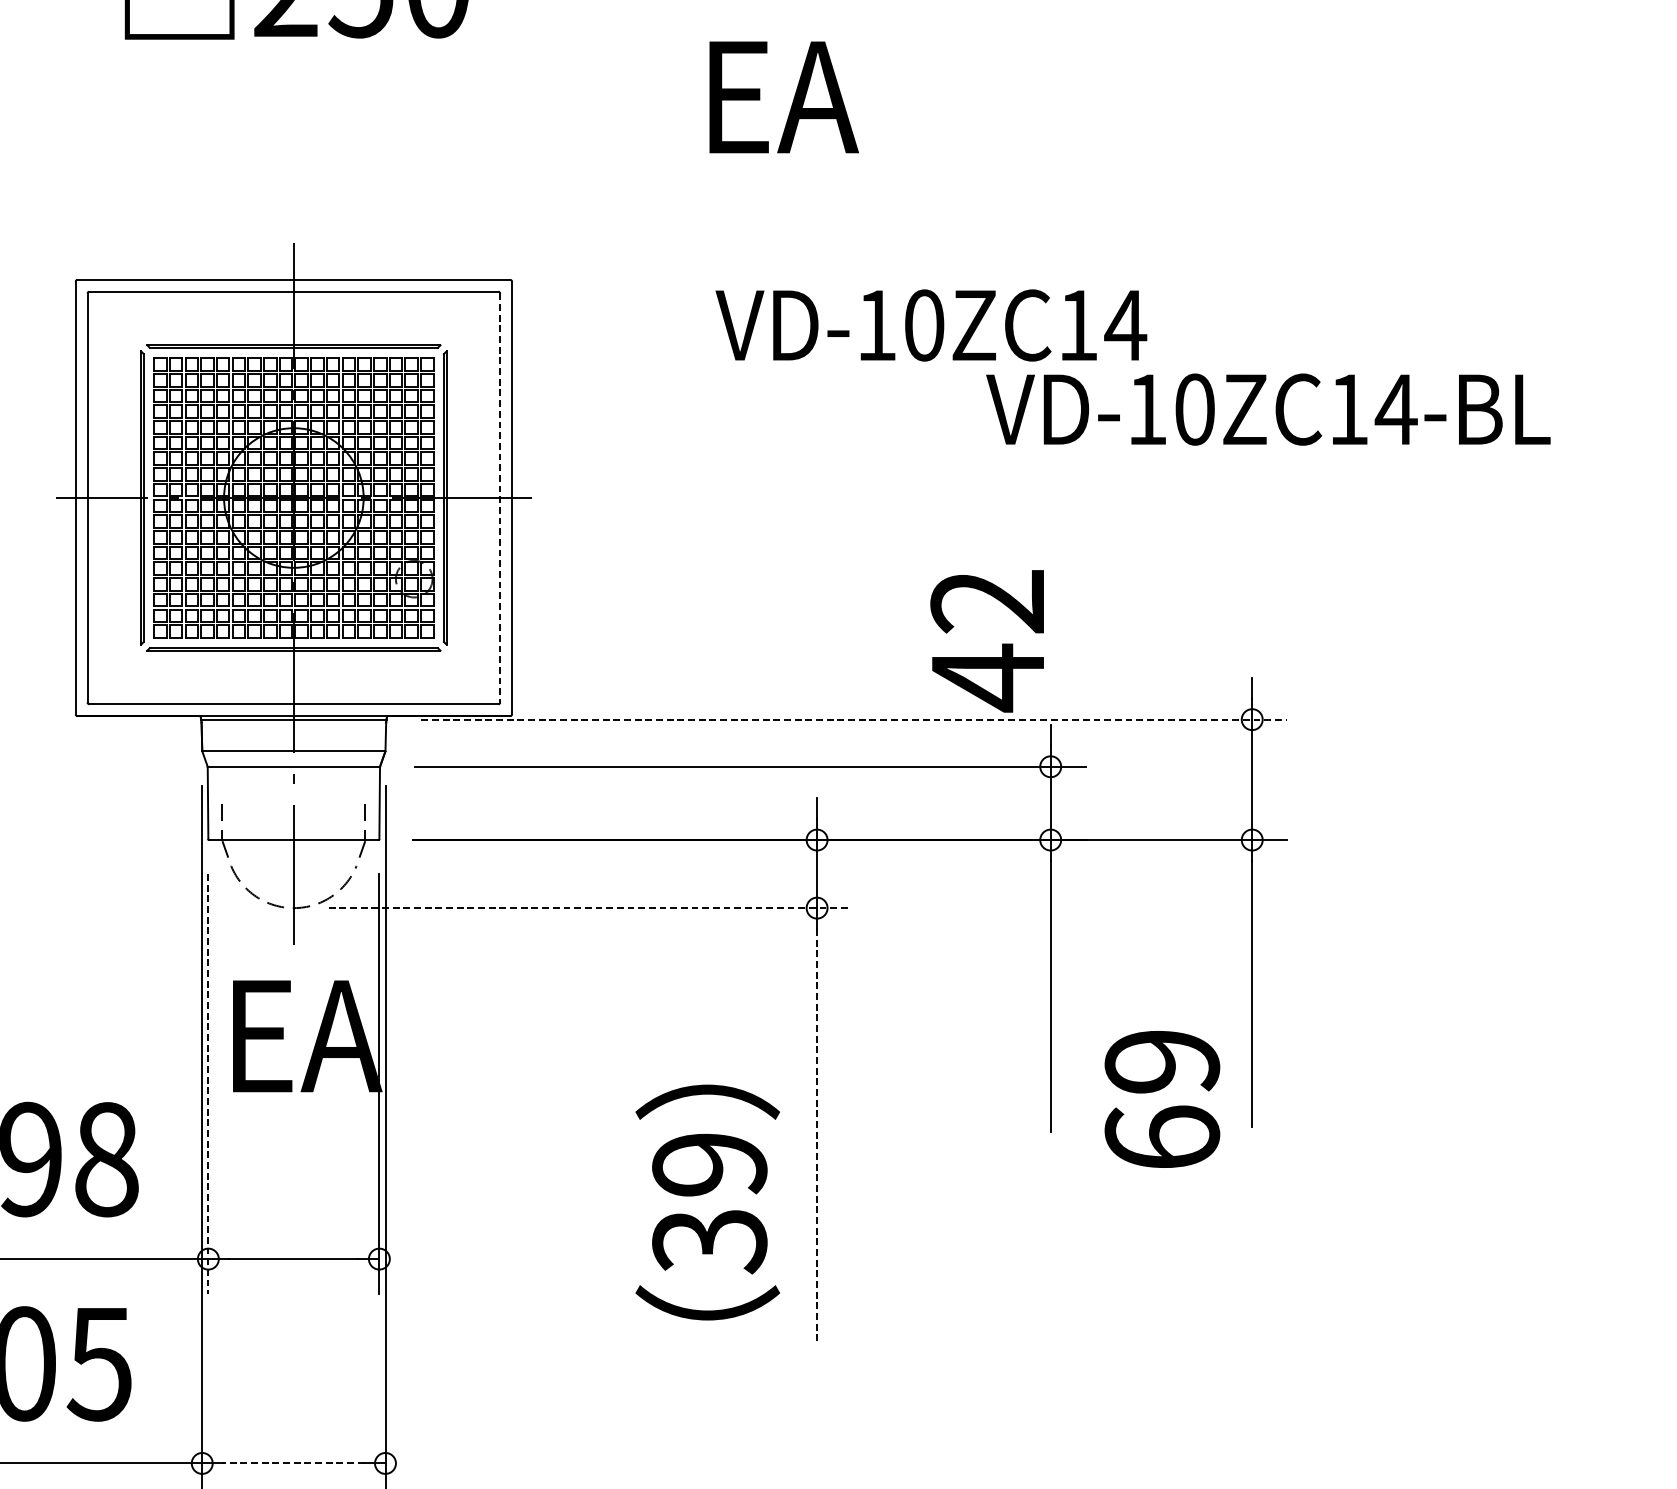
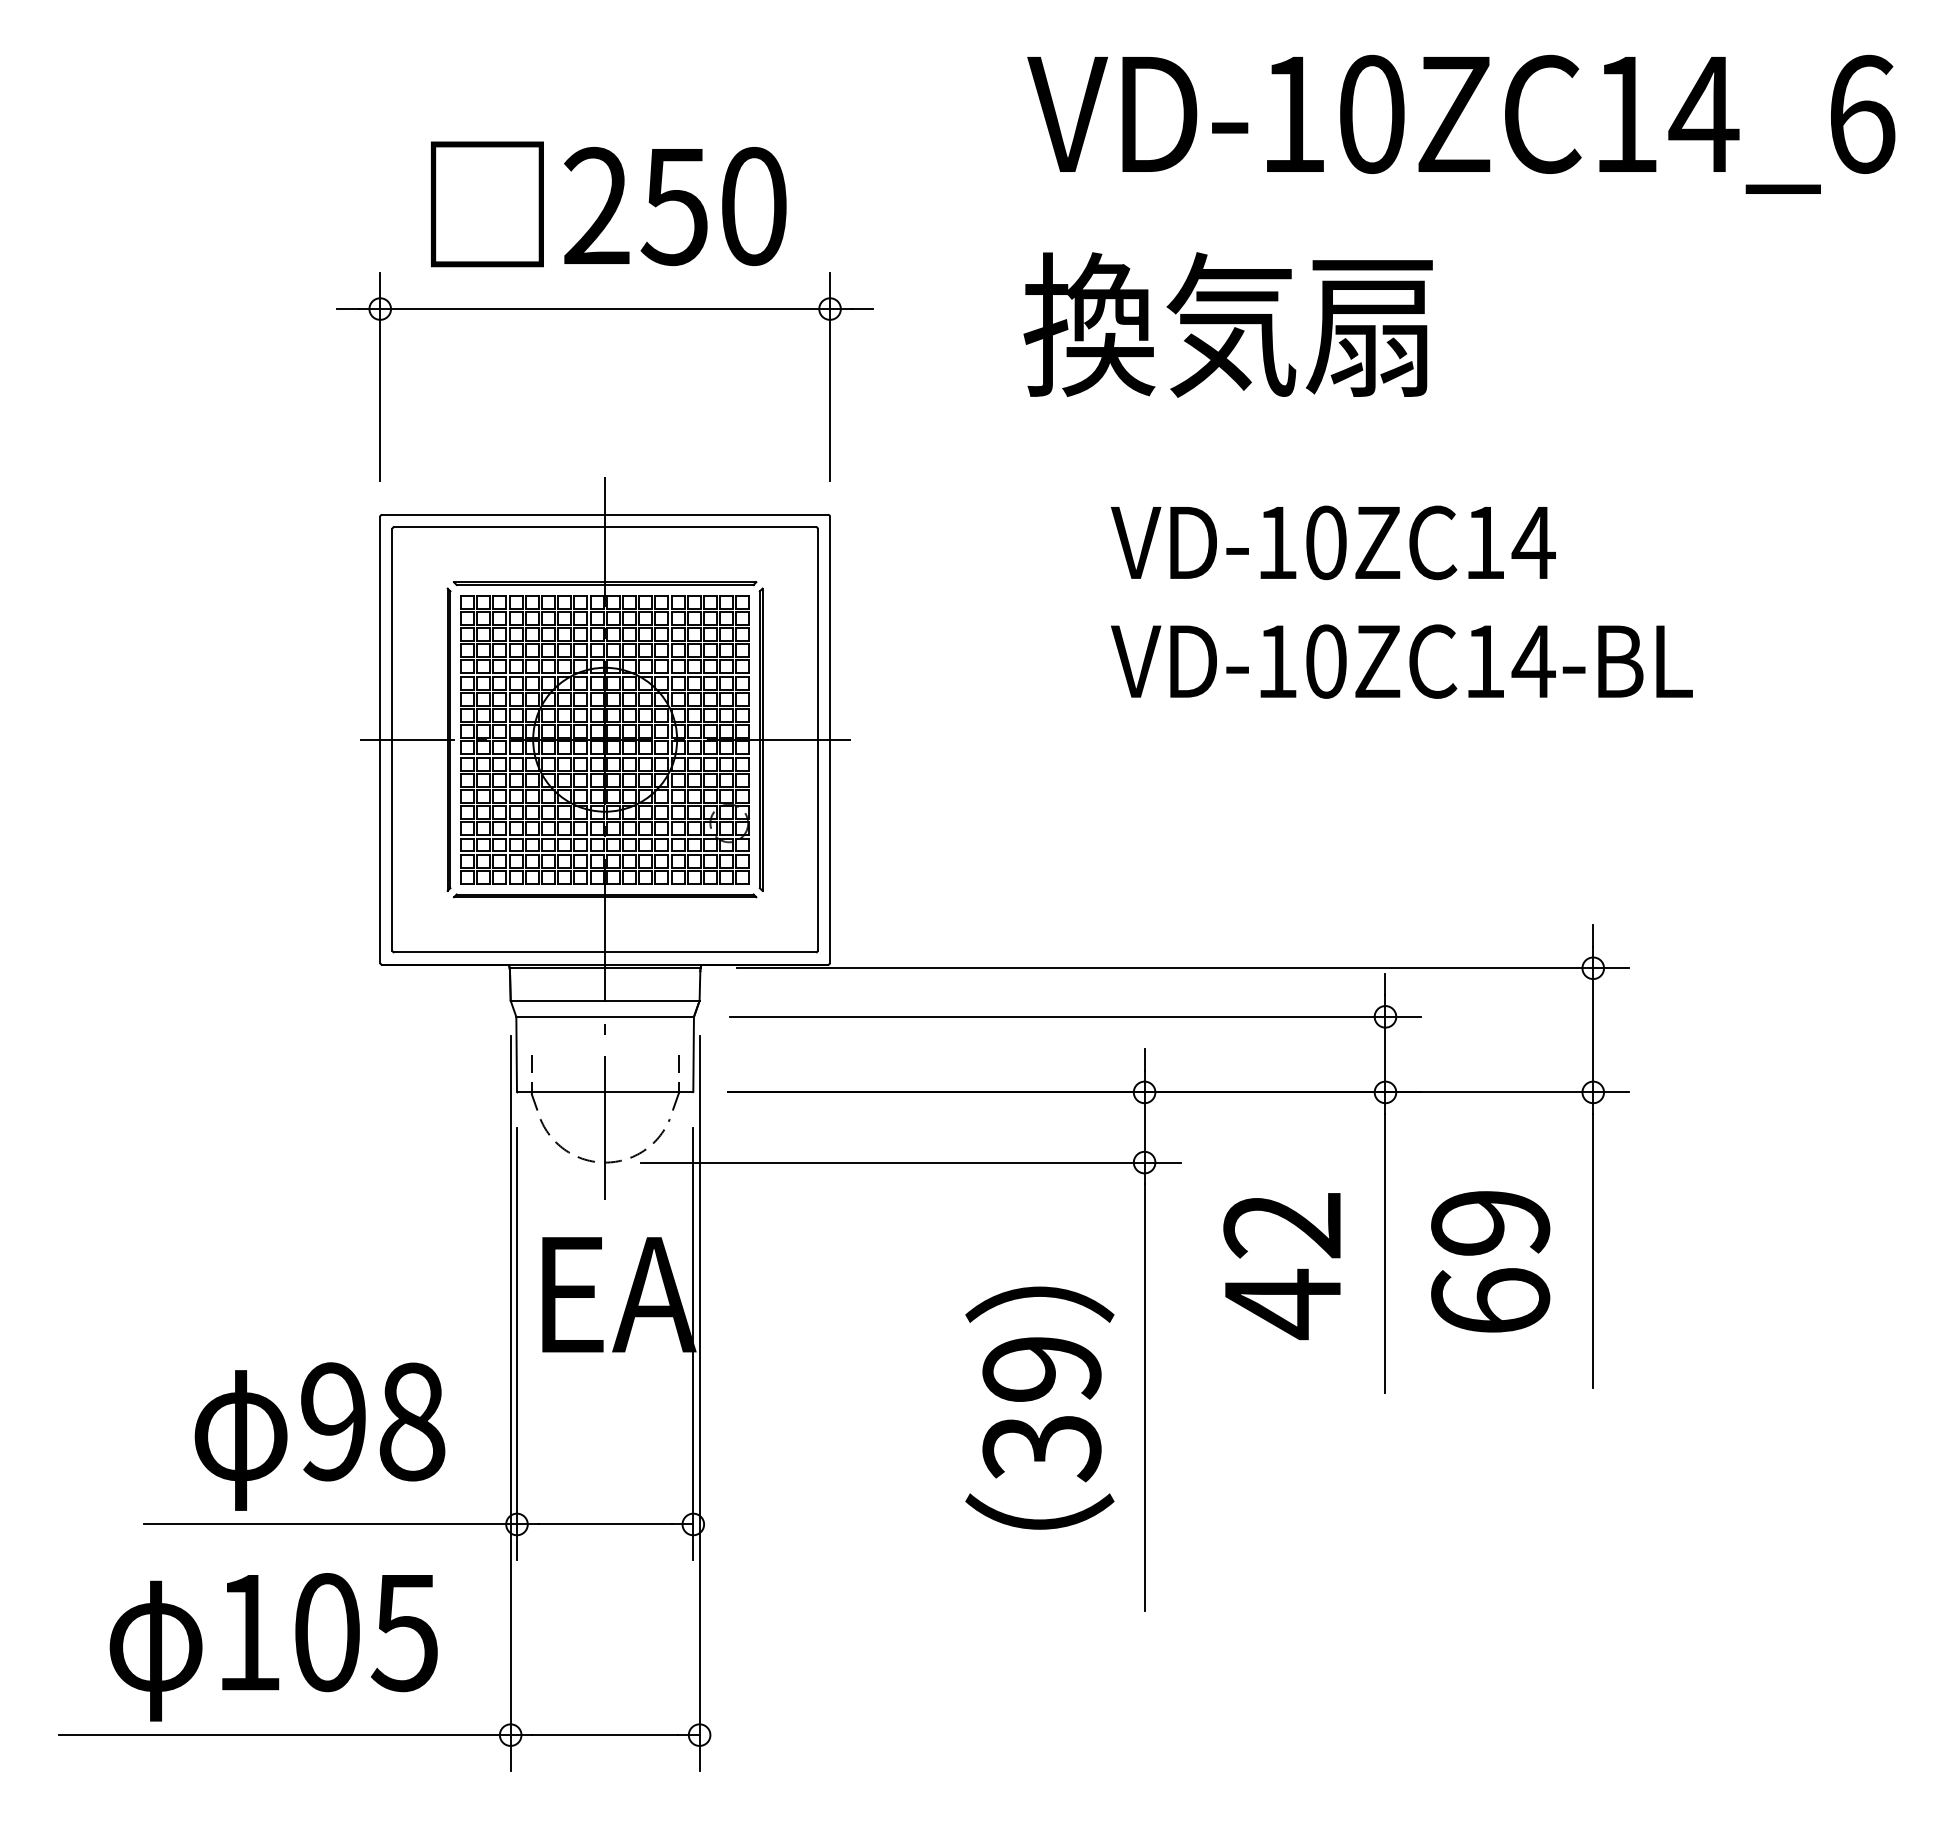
part: (293, 80) -> (604, 309), added
text: (897, 95) -> (1227, 324), EA -> 換気扇
text: (931, 325) -> (1333, 542), moved
text: (1267, 409) -> (1401, 661), moved
line: (499, 497) -> (817, 739), dashed -> solid
text: (986, 641) -> (1281, 1266), moved
line: (854, 719) -> (1183, 968), dashed -> solid
line: (590, 908) -> (910, 1162), dashed -> solid
line: (207, 1084) -> (516, 1344), dashed -> solid
text: (1162, 1099) -> (1490, 1261), moved
line: (816, 1135) -> (1144, 1397), dashed -> solid
text: (707, 1201) -> (1039, 1407), moved
line: (294, 1463) -> (605, 1735), dashed -> solid

